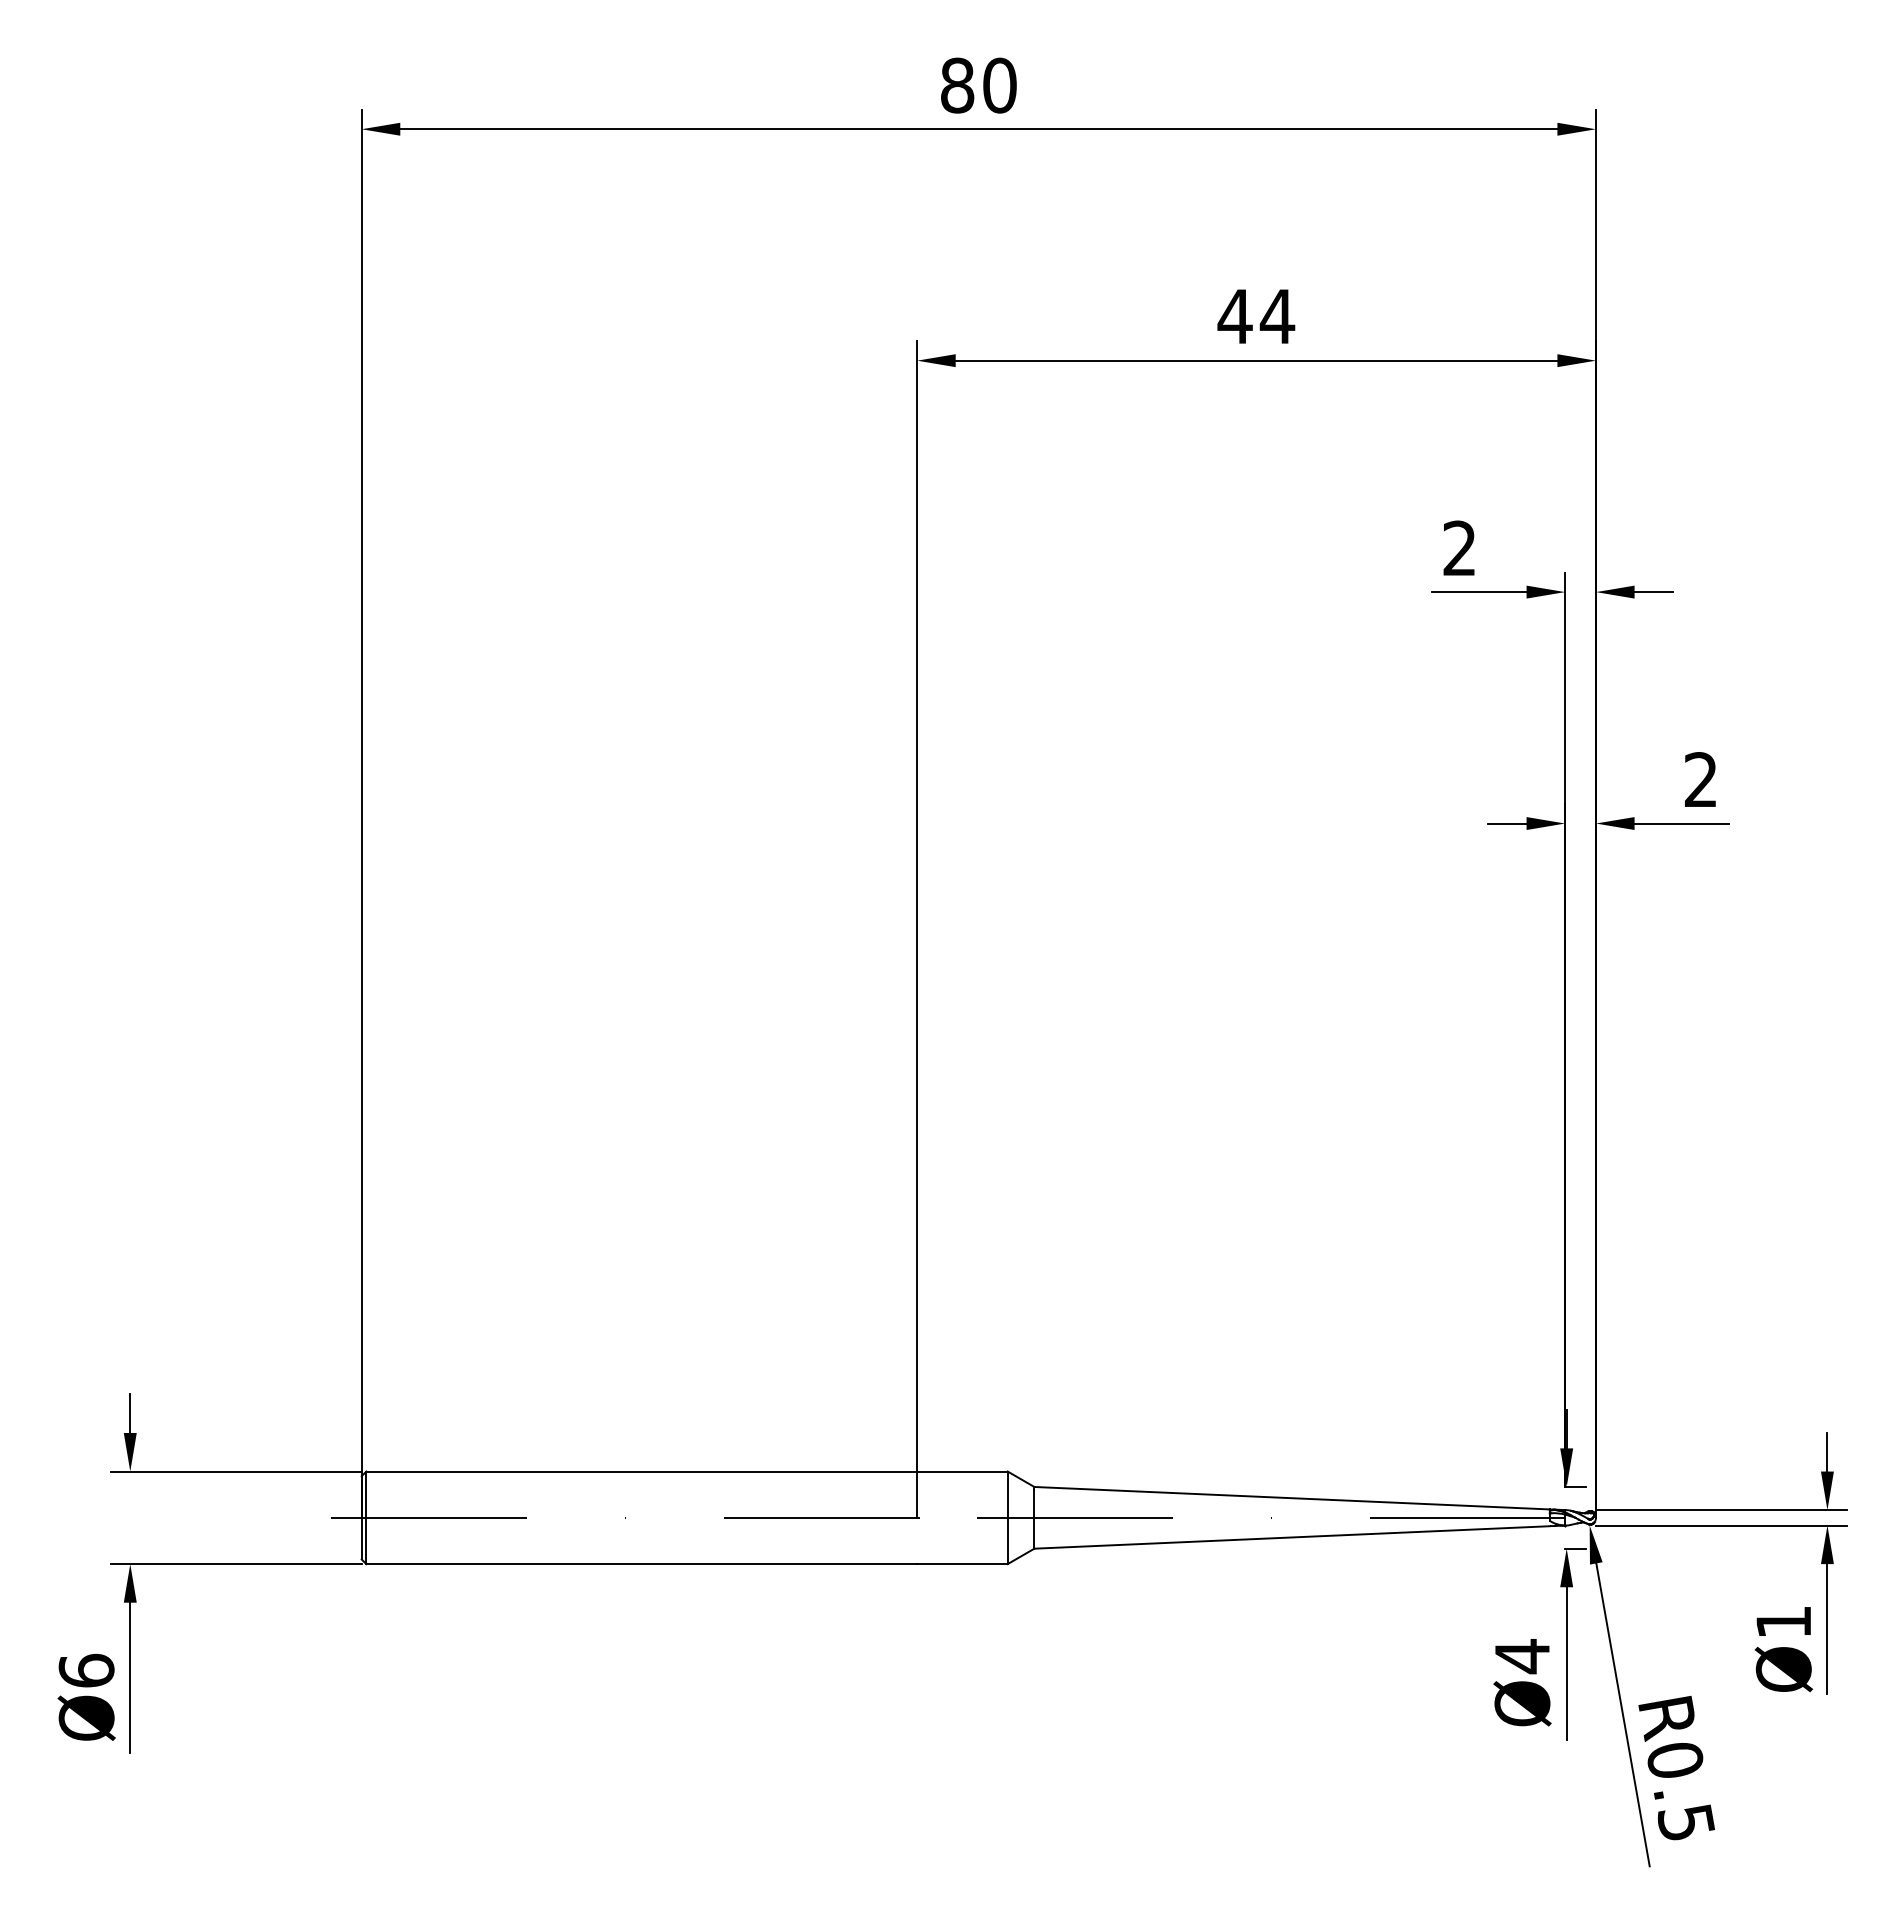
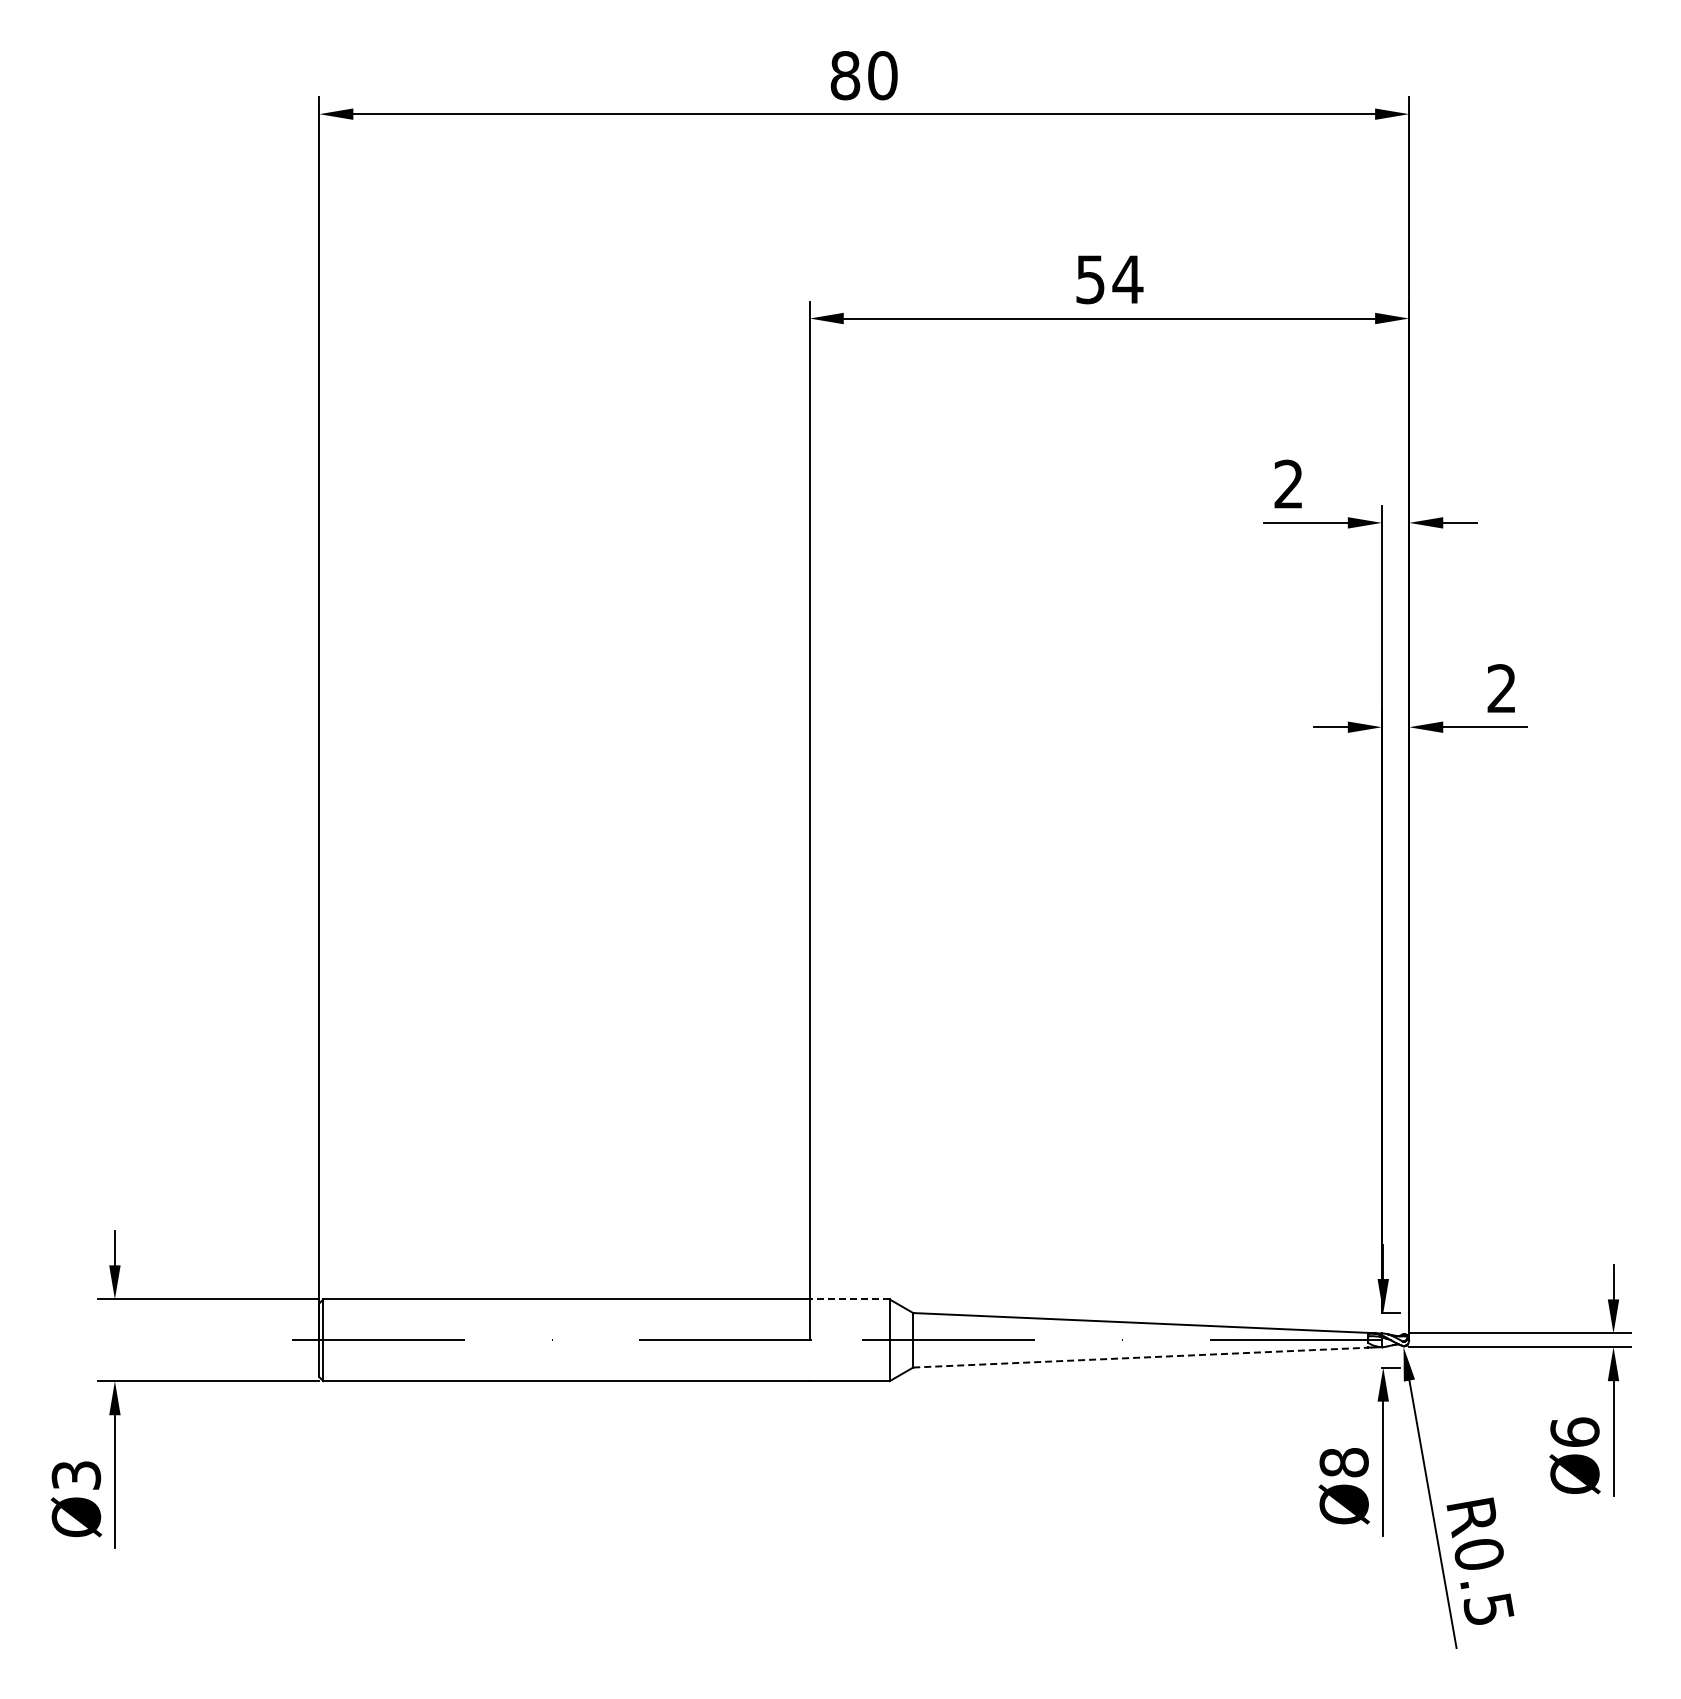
text: (1235, 316) -> (1090, 279), 44 -> 54
line: (962, 1471) -> (849, 1299), solid -> dashed
line: (1291, 1537) -> (1140, 1357), solid -> dashed
text: (1783, 1621) -> (1574, 1431), Ø1 -> Ø6
text: (1521, 1656) -> (1343, 1462), Ø4 -> Ø8
text: (86, 1669) -> (76, 1474), Ø6 -> Ø3

